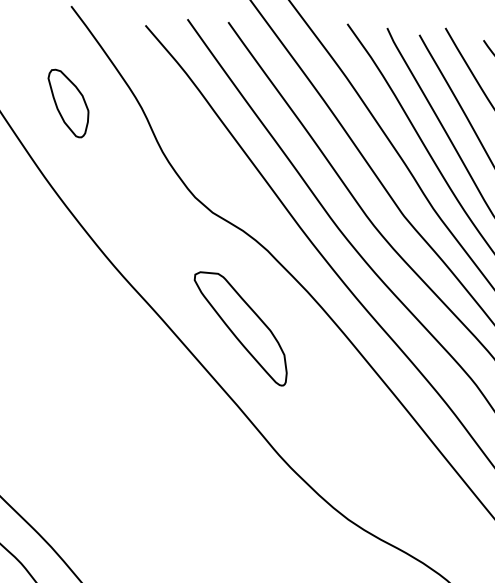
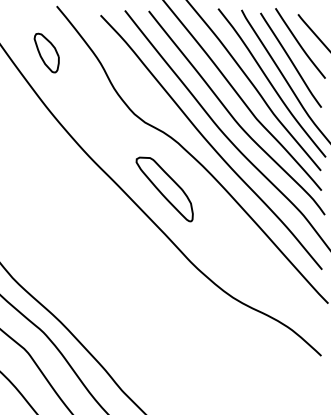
part: (67, 102) -> (46, 52), moved

